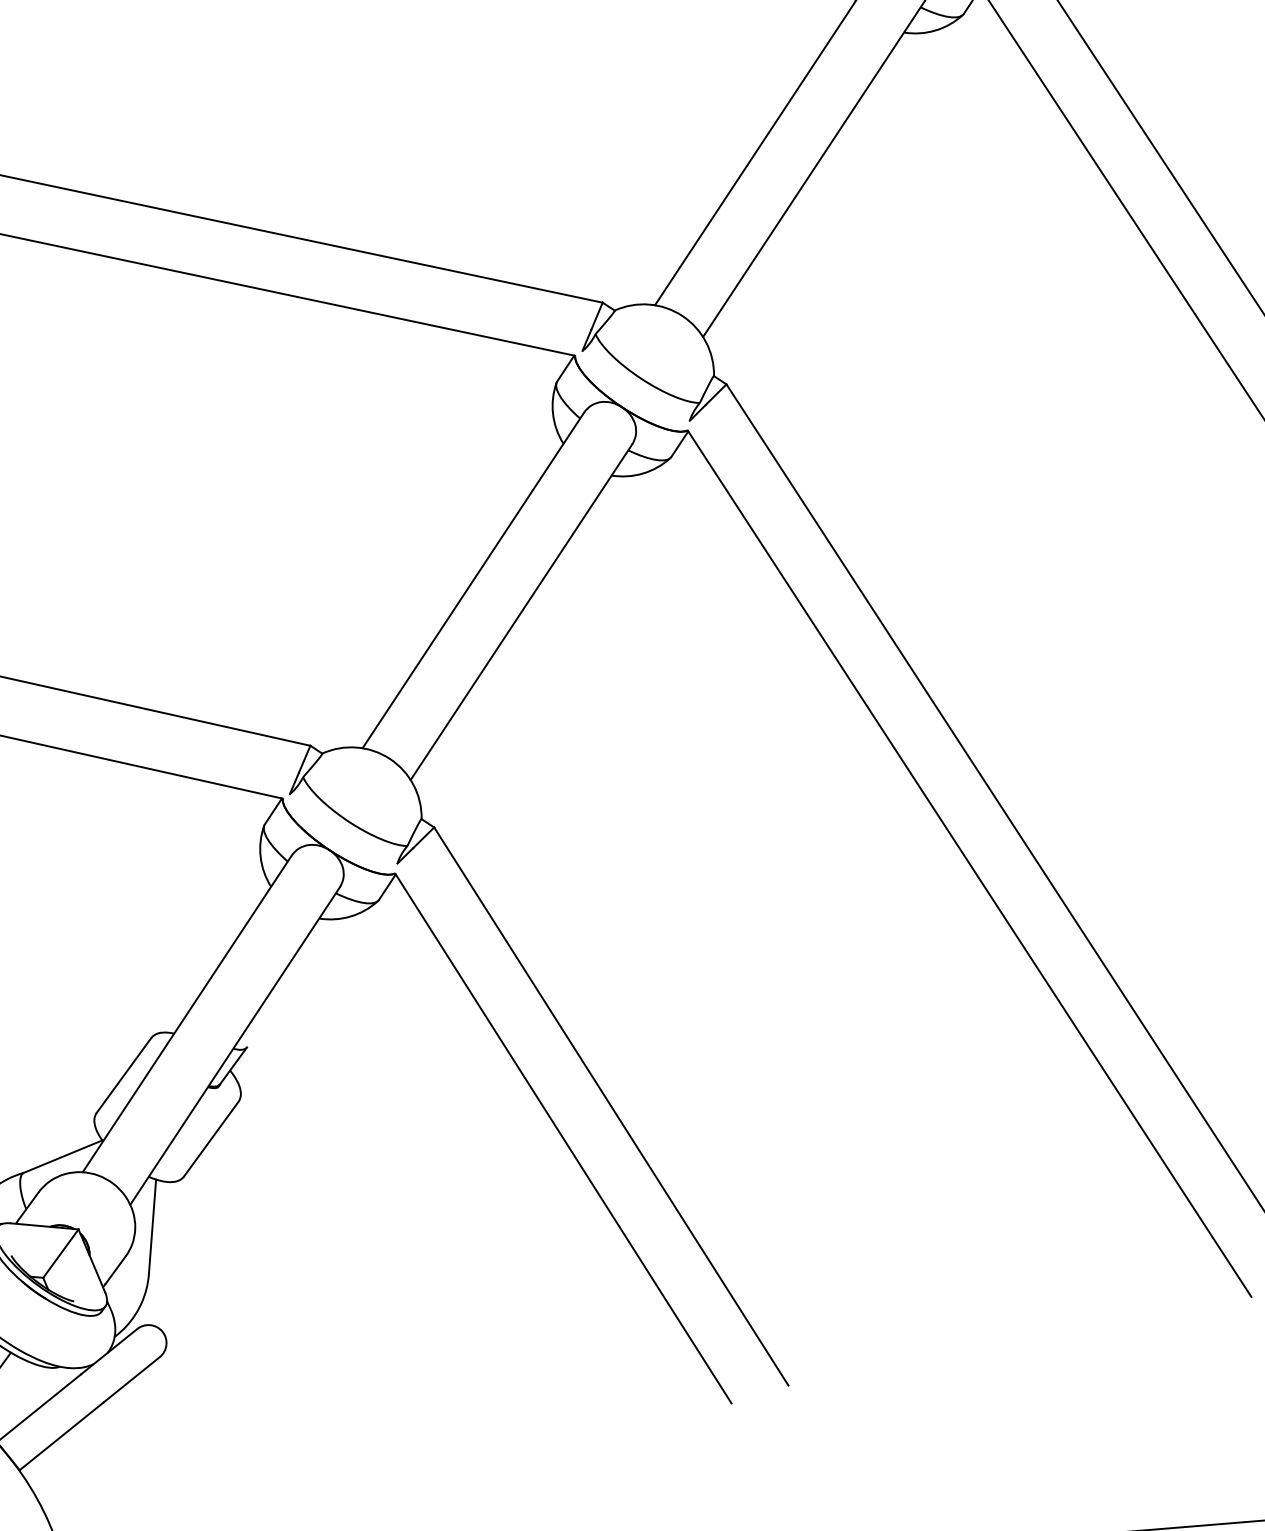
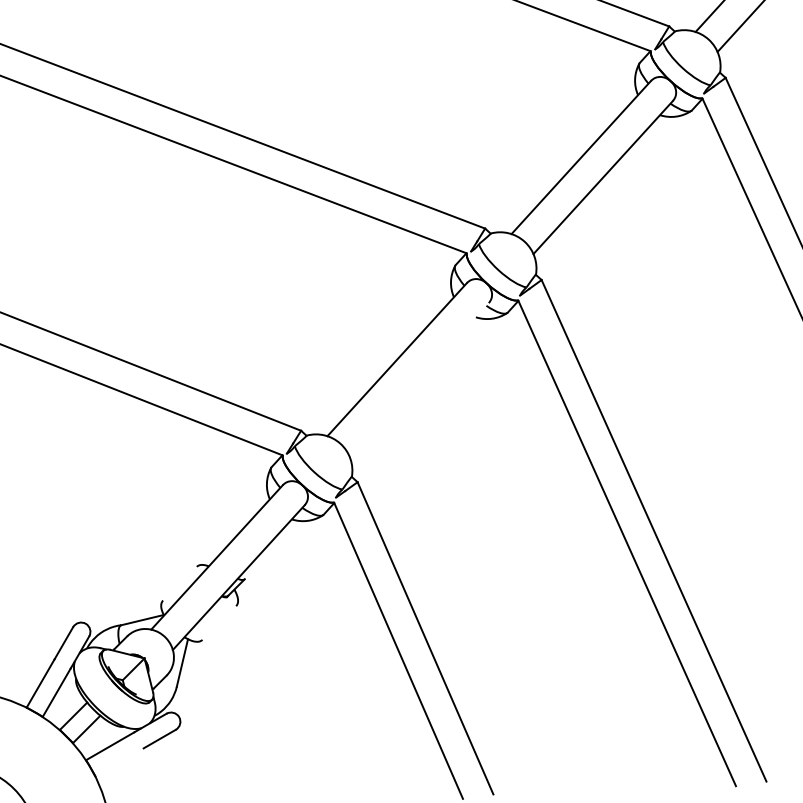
line: (520, 612) -> (418, 379), removed
line: (122, 1075) -> (179, 583), removed
line: (211, 1138) -> (219, 622), removed
line: (61, 1436) -> (119, 762), removed

